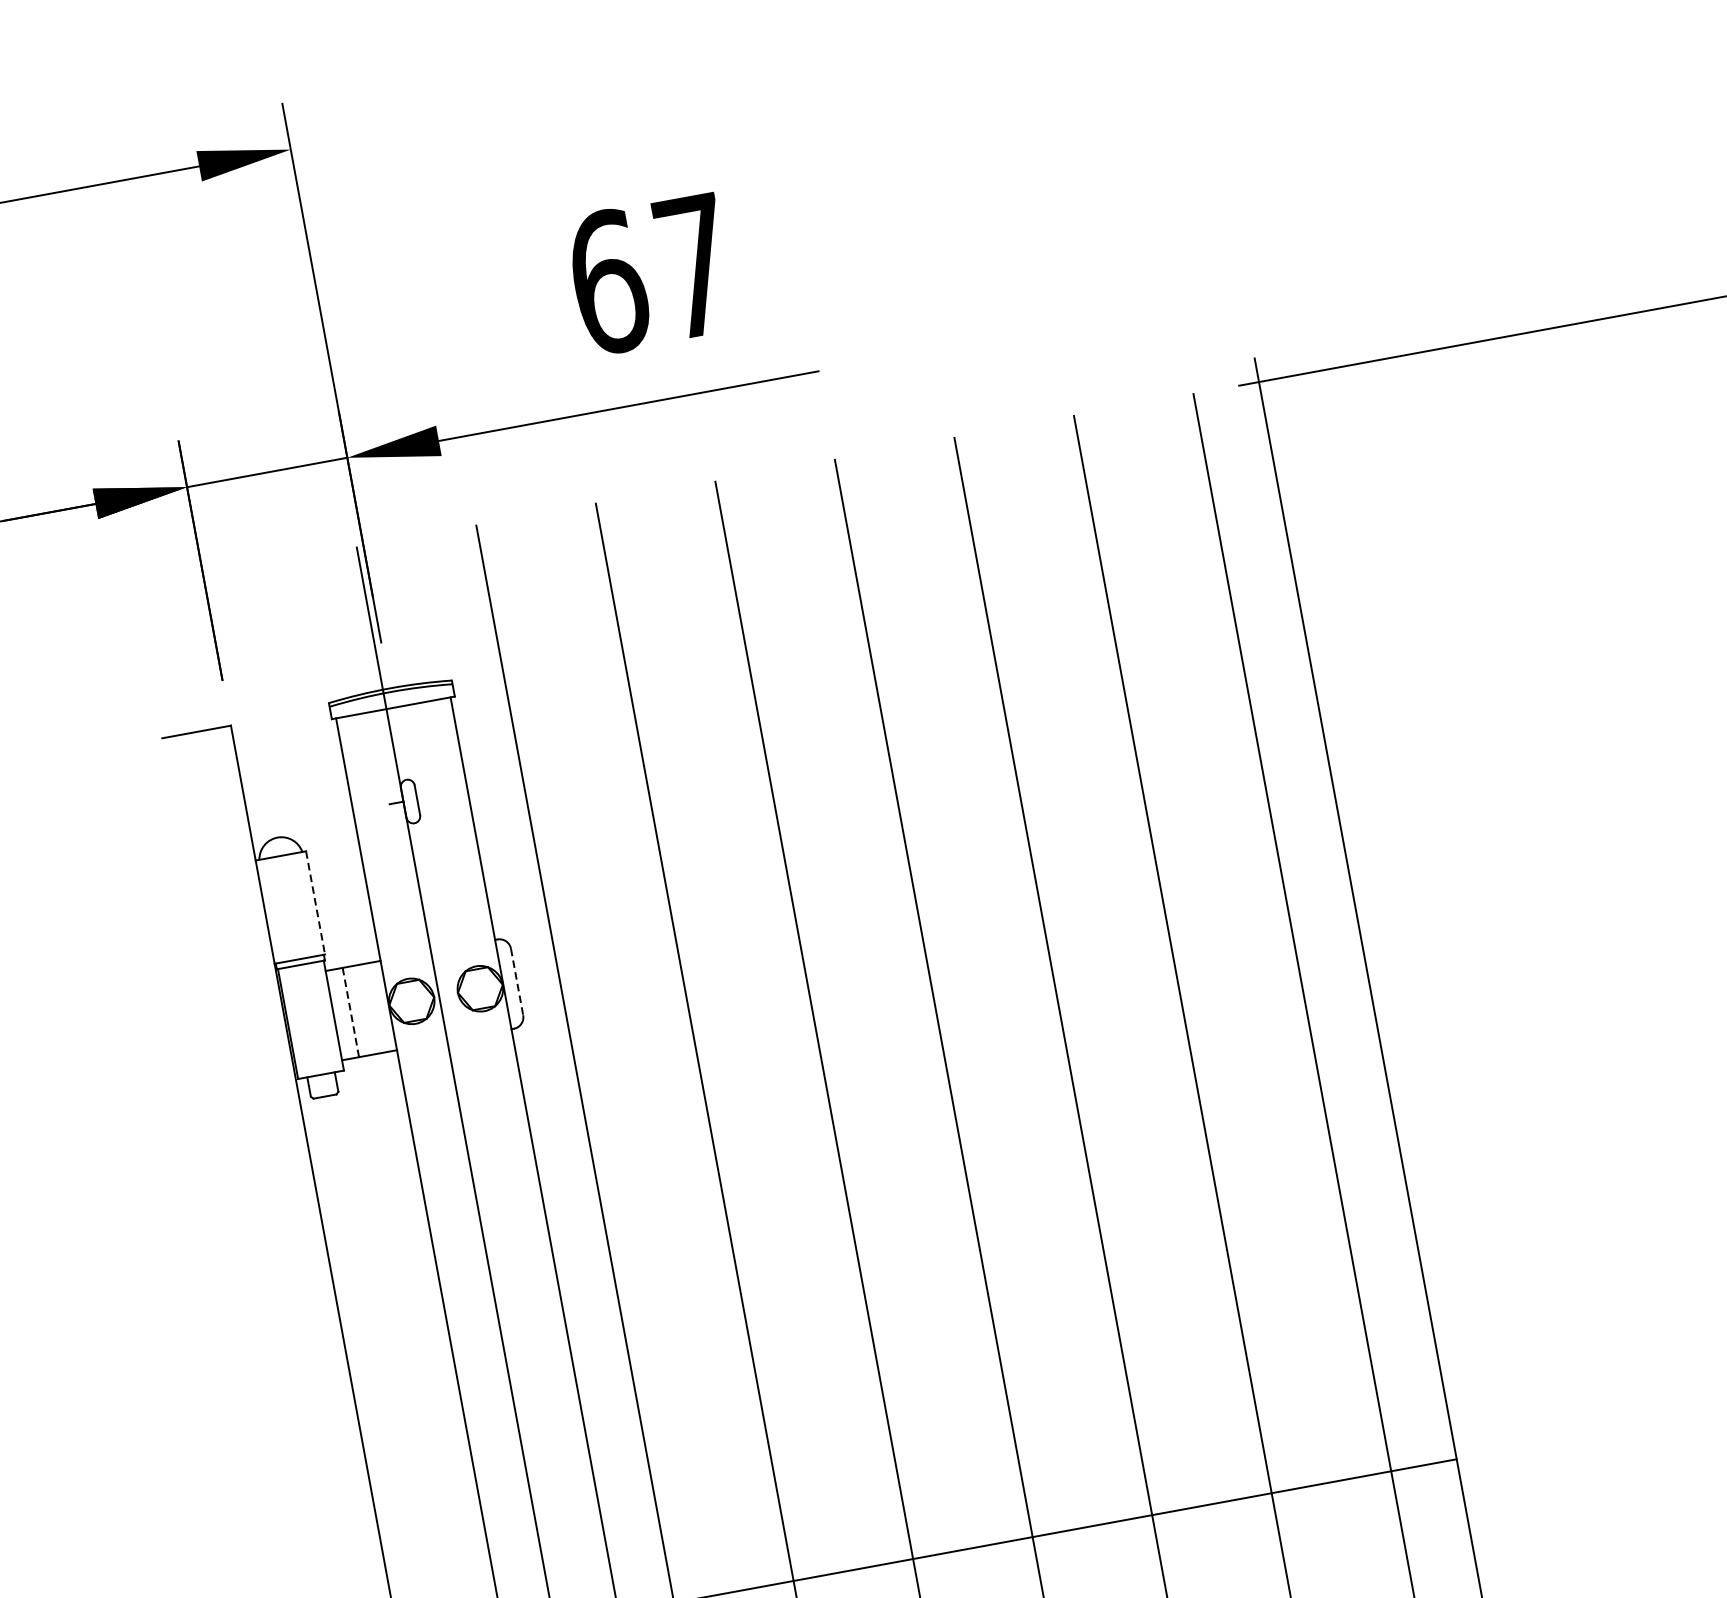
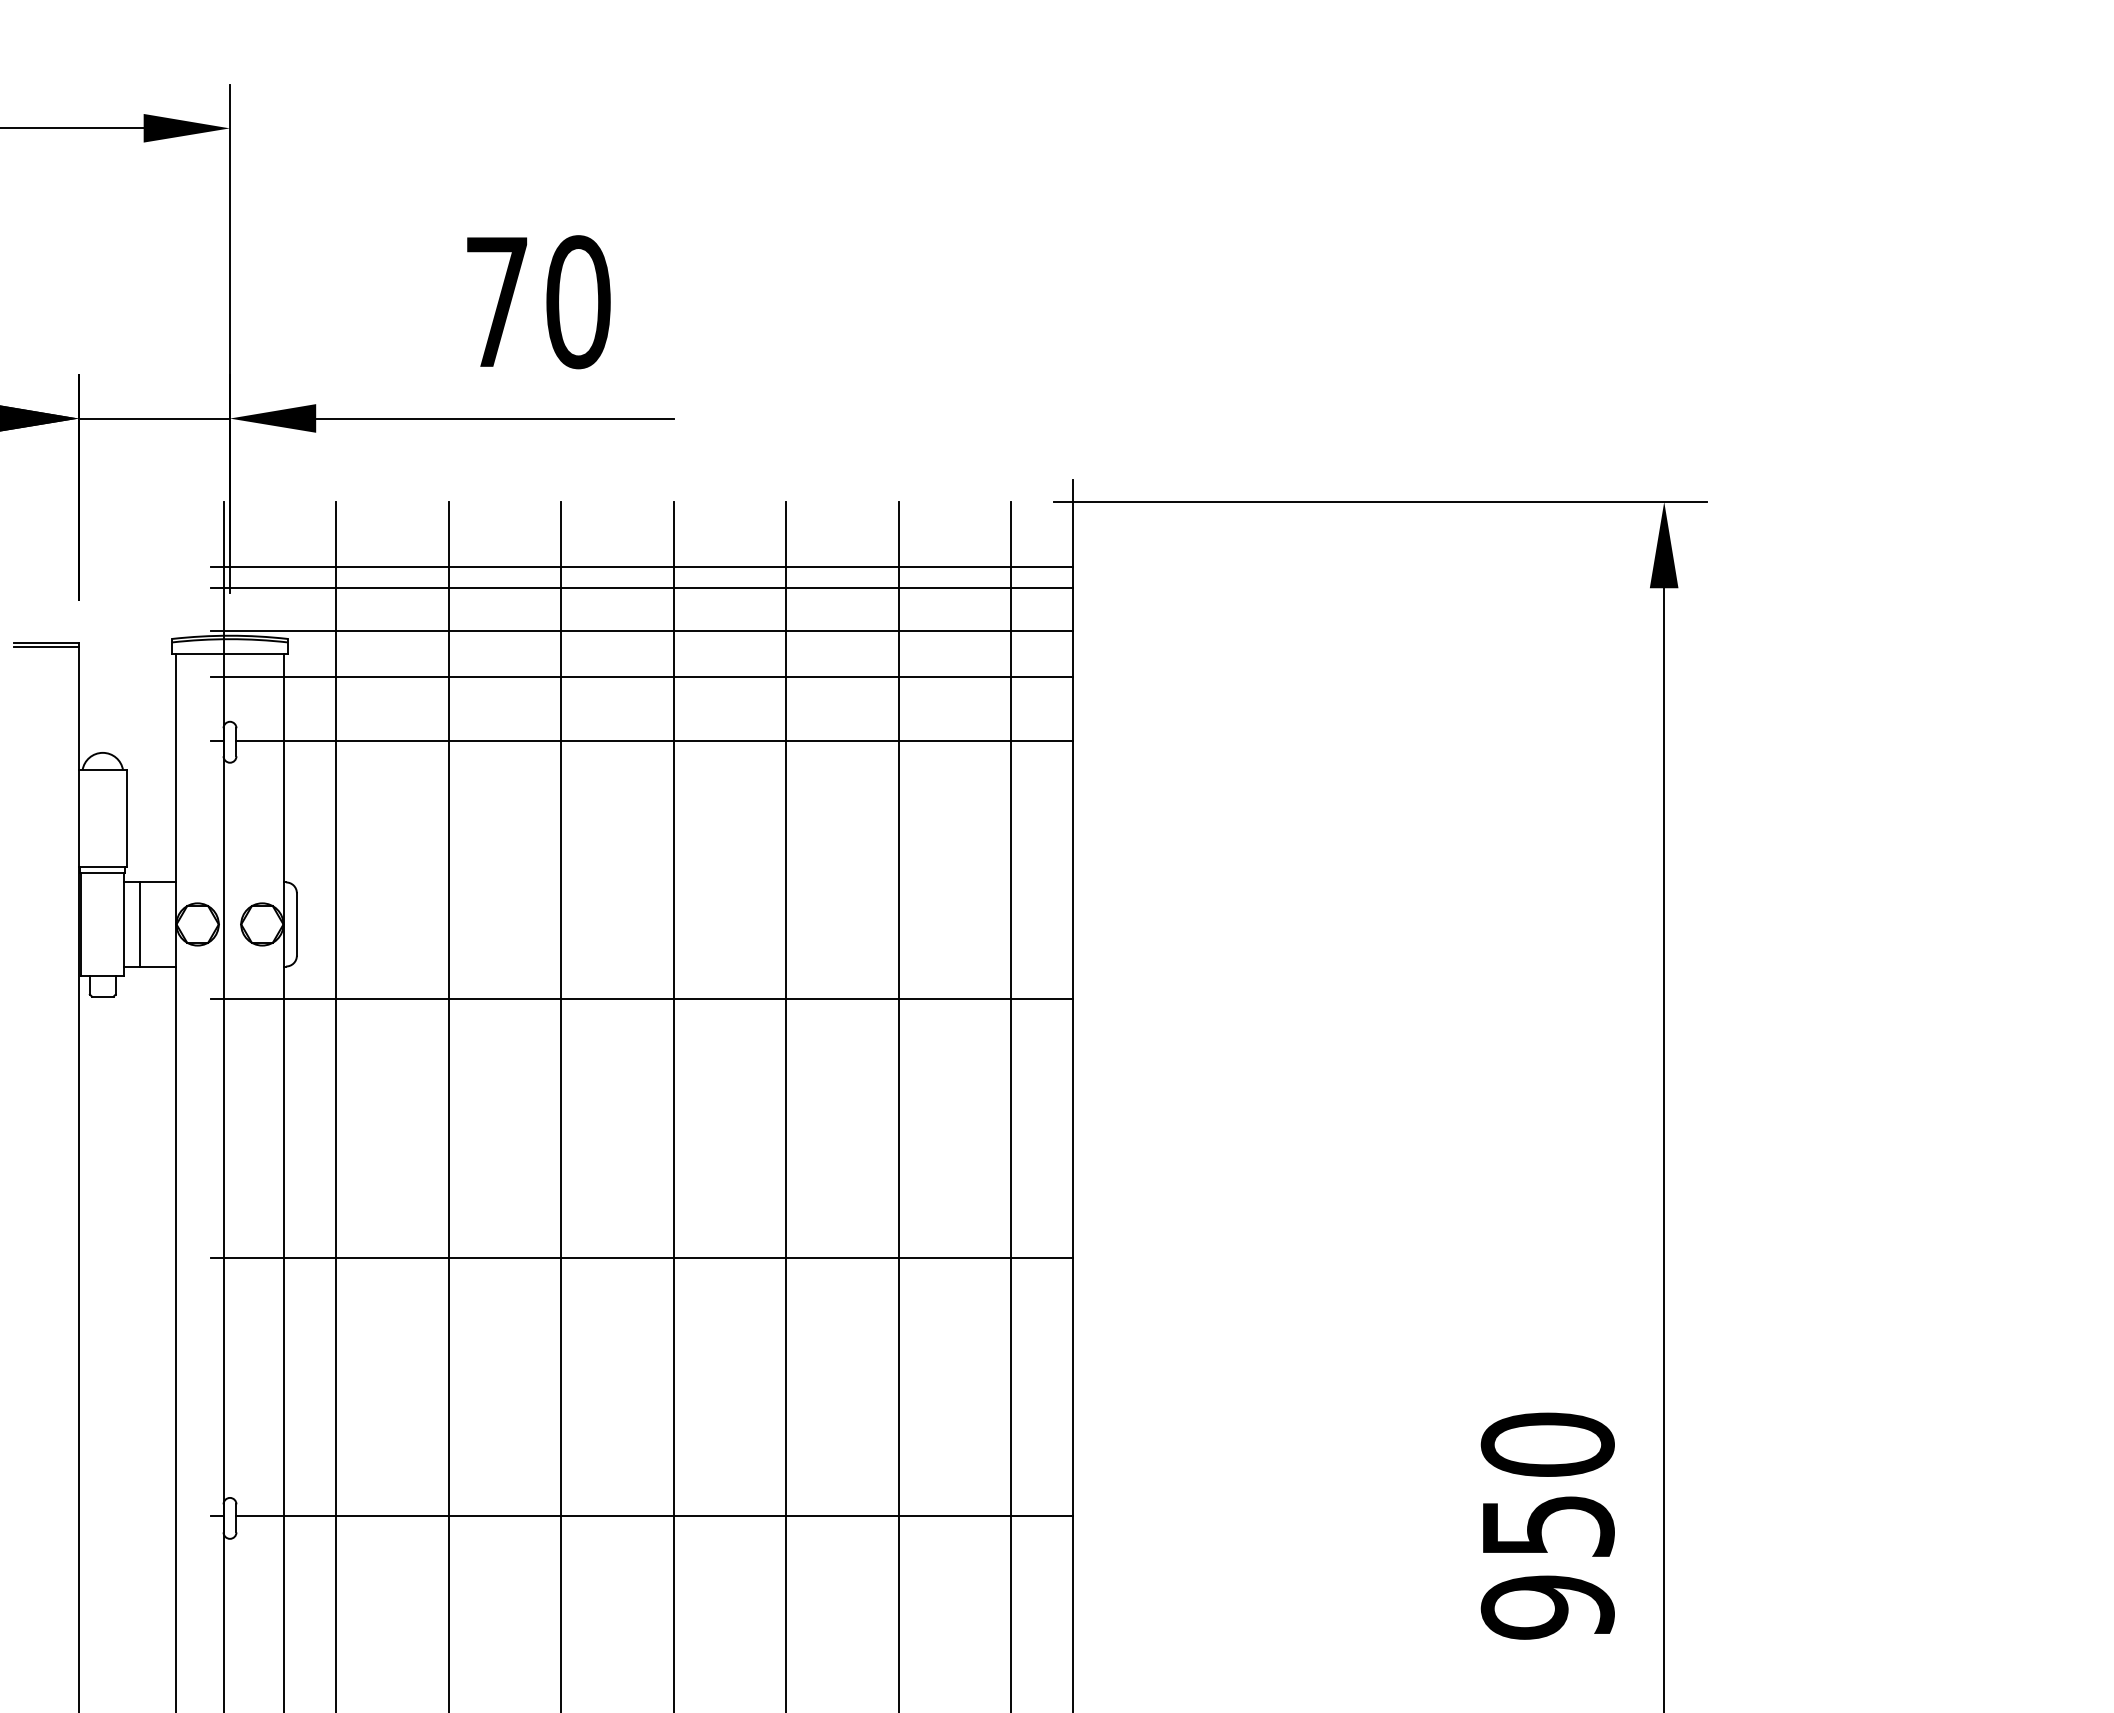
text: (651, 274) -> (537, 302), 67 -> 70
line: (813, 534) -> (641, 566), added
line: (817, 558) -> (641, 588), added
line: (825, 603) -> (641, 631), added
line: (834, 651) -> (641, 676), added
line: (861, 718) -> (654, 741), added
line: (196, 735) -> (46, 646), added
line: (315, 902) -> (126, 818), dashed -> solid
line: (516, 982) -> (296, 924), dashed -> solid
line: (897, 994) -> (641, 999), added
line: (350, 1012) -> (140, 924), dashed -> solid
line: (948, 1268) -> (641, 1257), added

